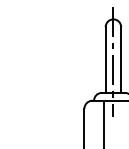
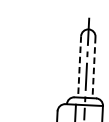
line: (105, 60) -> (79, 67), solid -> dashed
line: (121, 60) -> (94, 68), solid -> dashed

